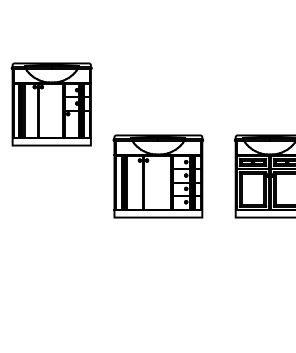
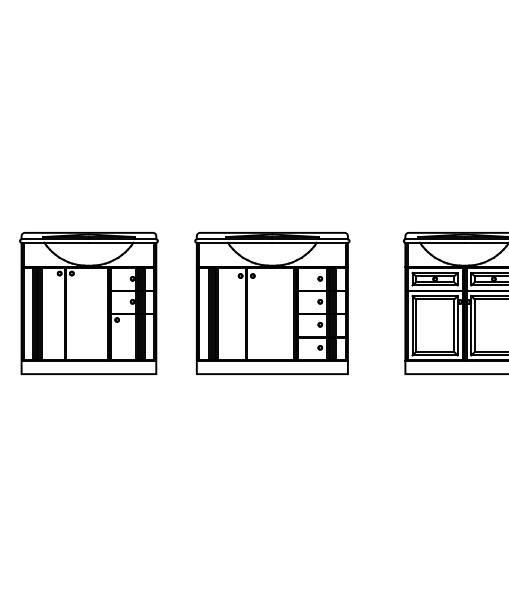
part: (51, 104) -> (88, 303), moved

